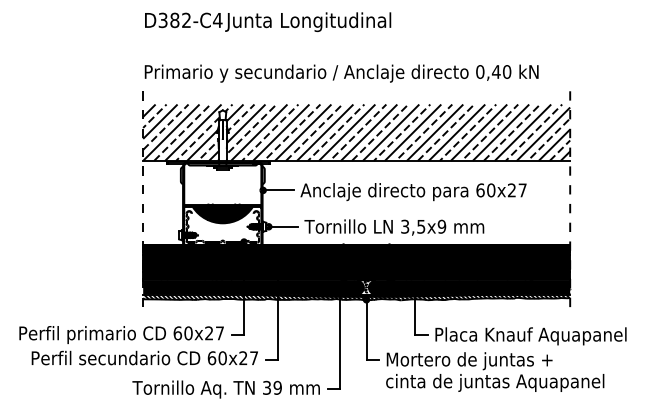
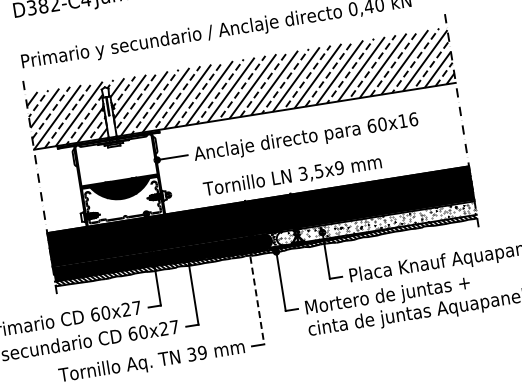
text: (516, 190) -> (407, 120), 60x27 -> 60x16
line: (283, 226) -> (182, 192), removed
fill: (469, 287) -> (376, 223), removed
line: (340, 339) -> (256, 295), solid -> dashed

